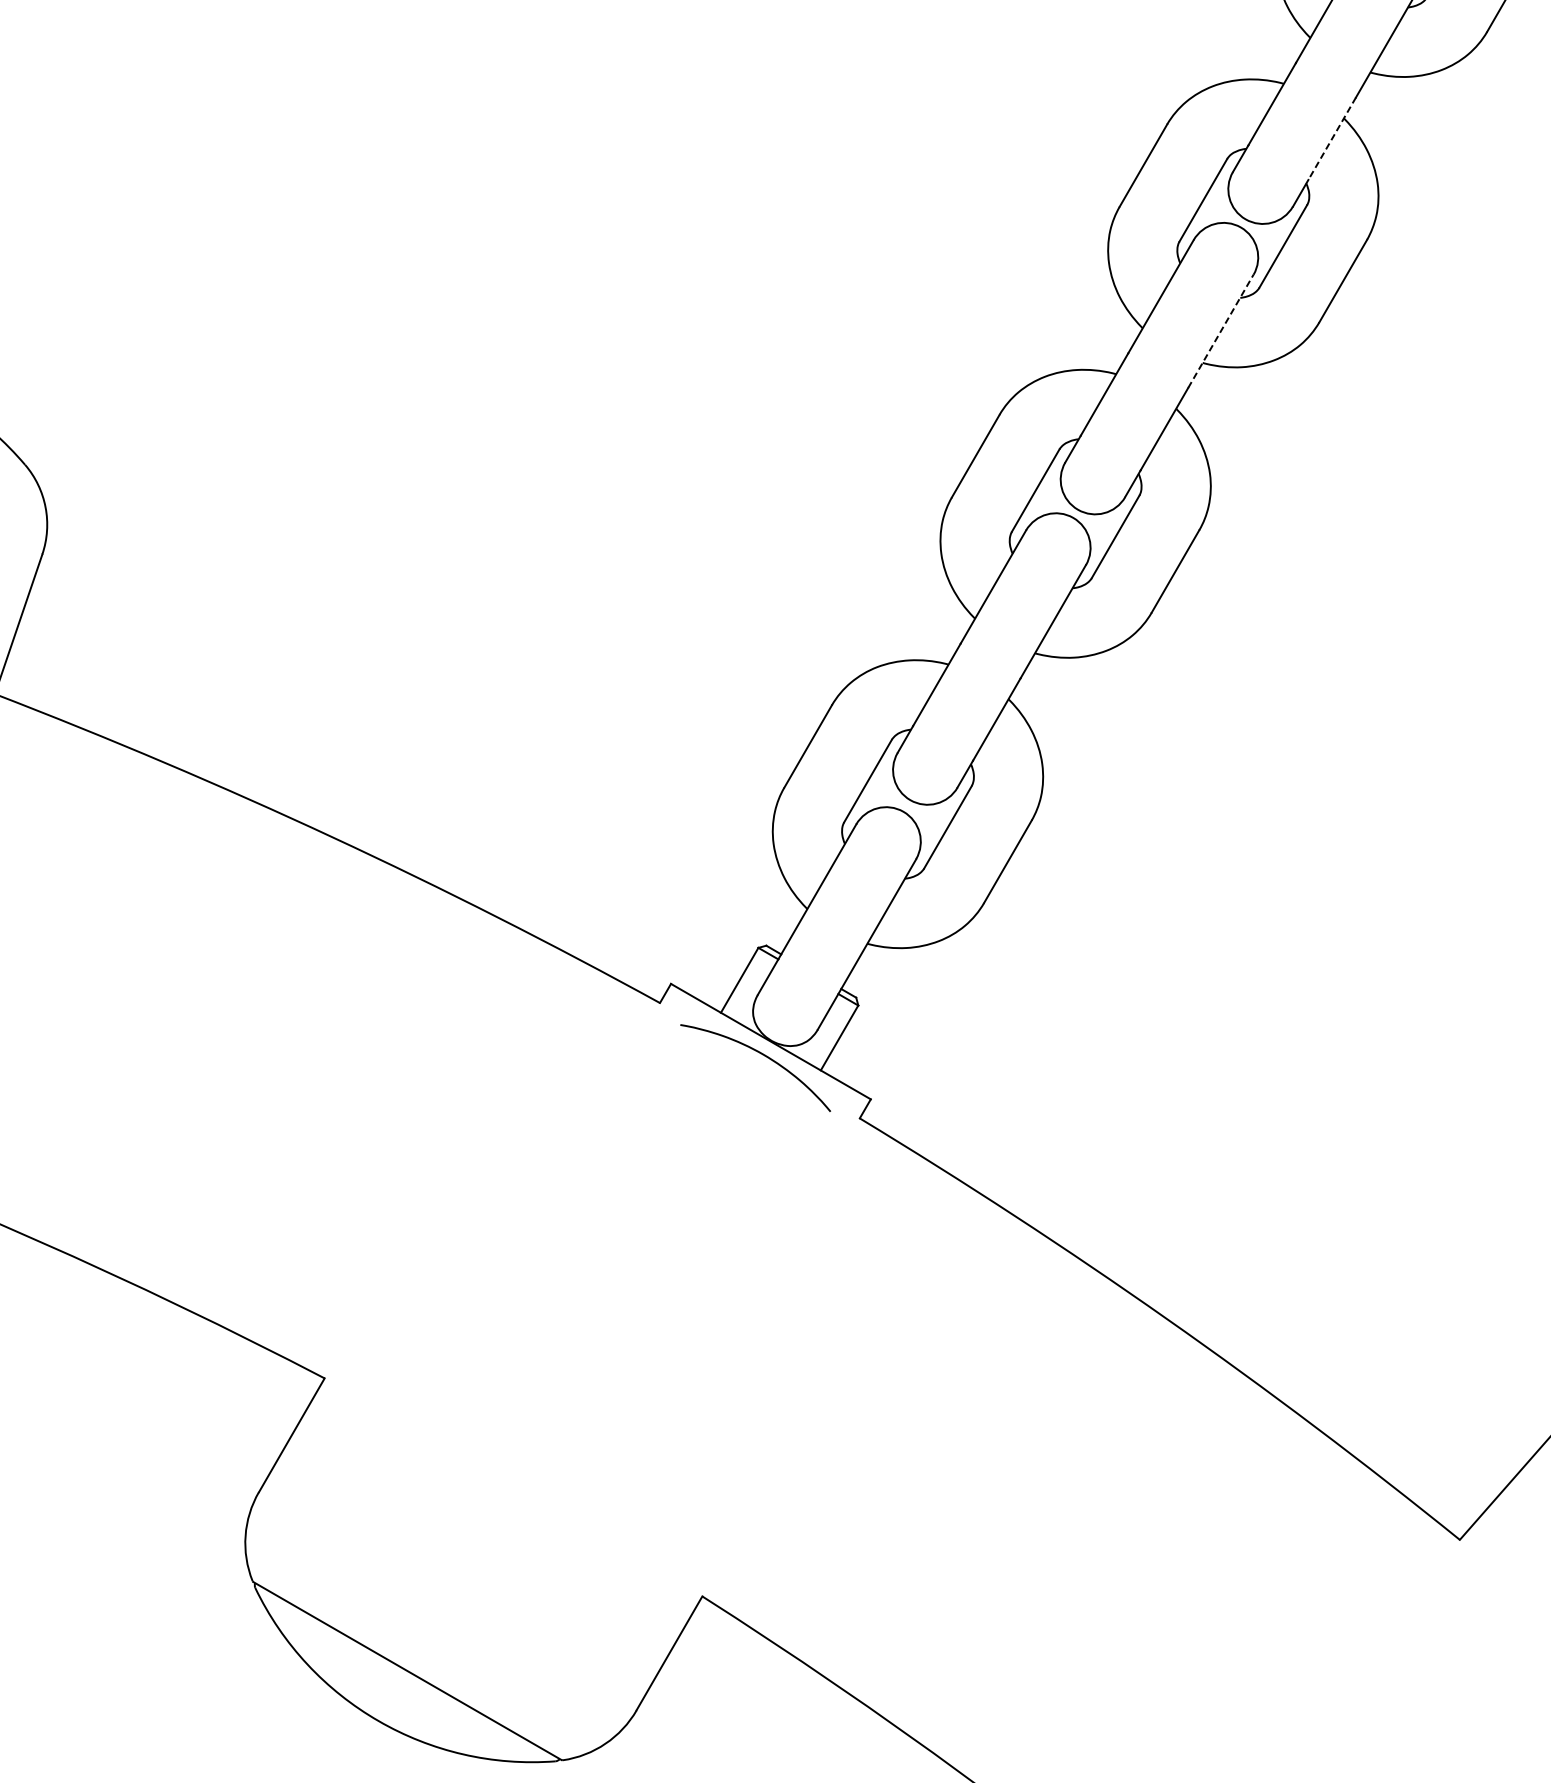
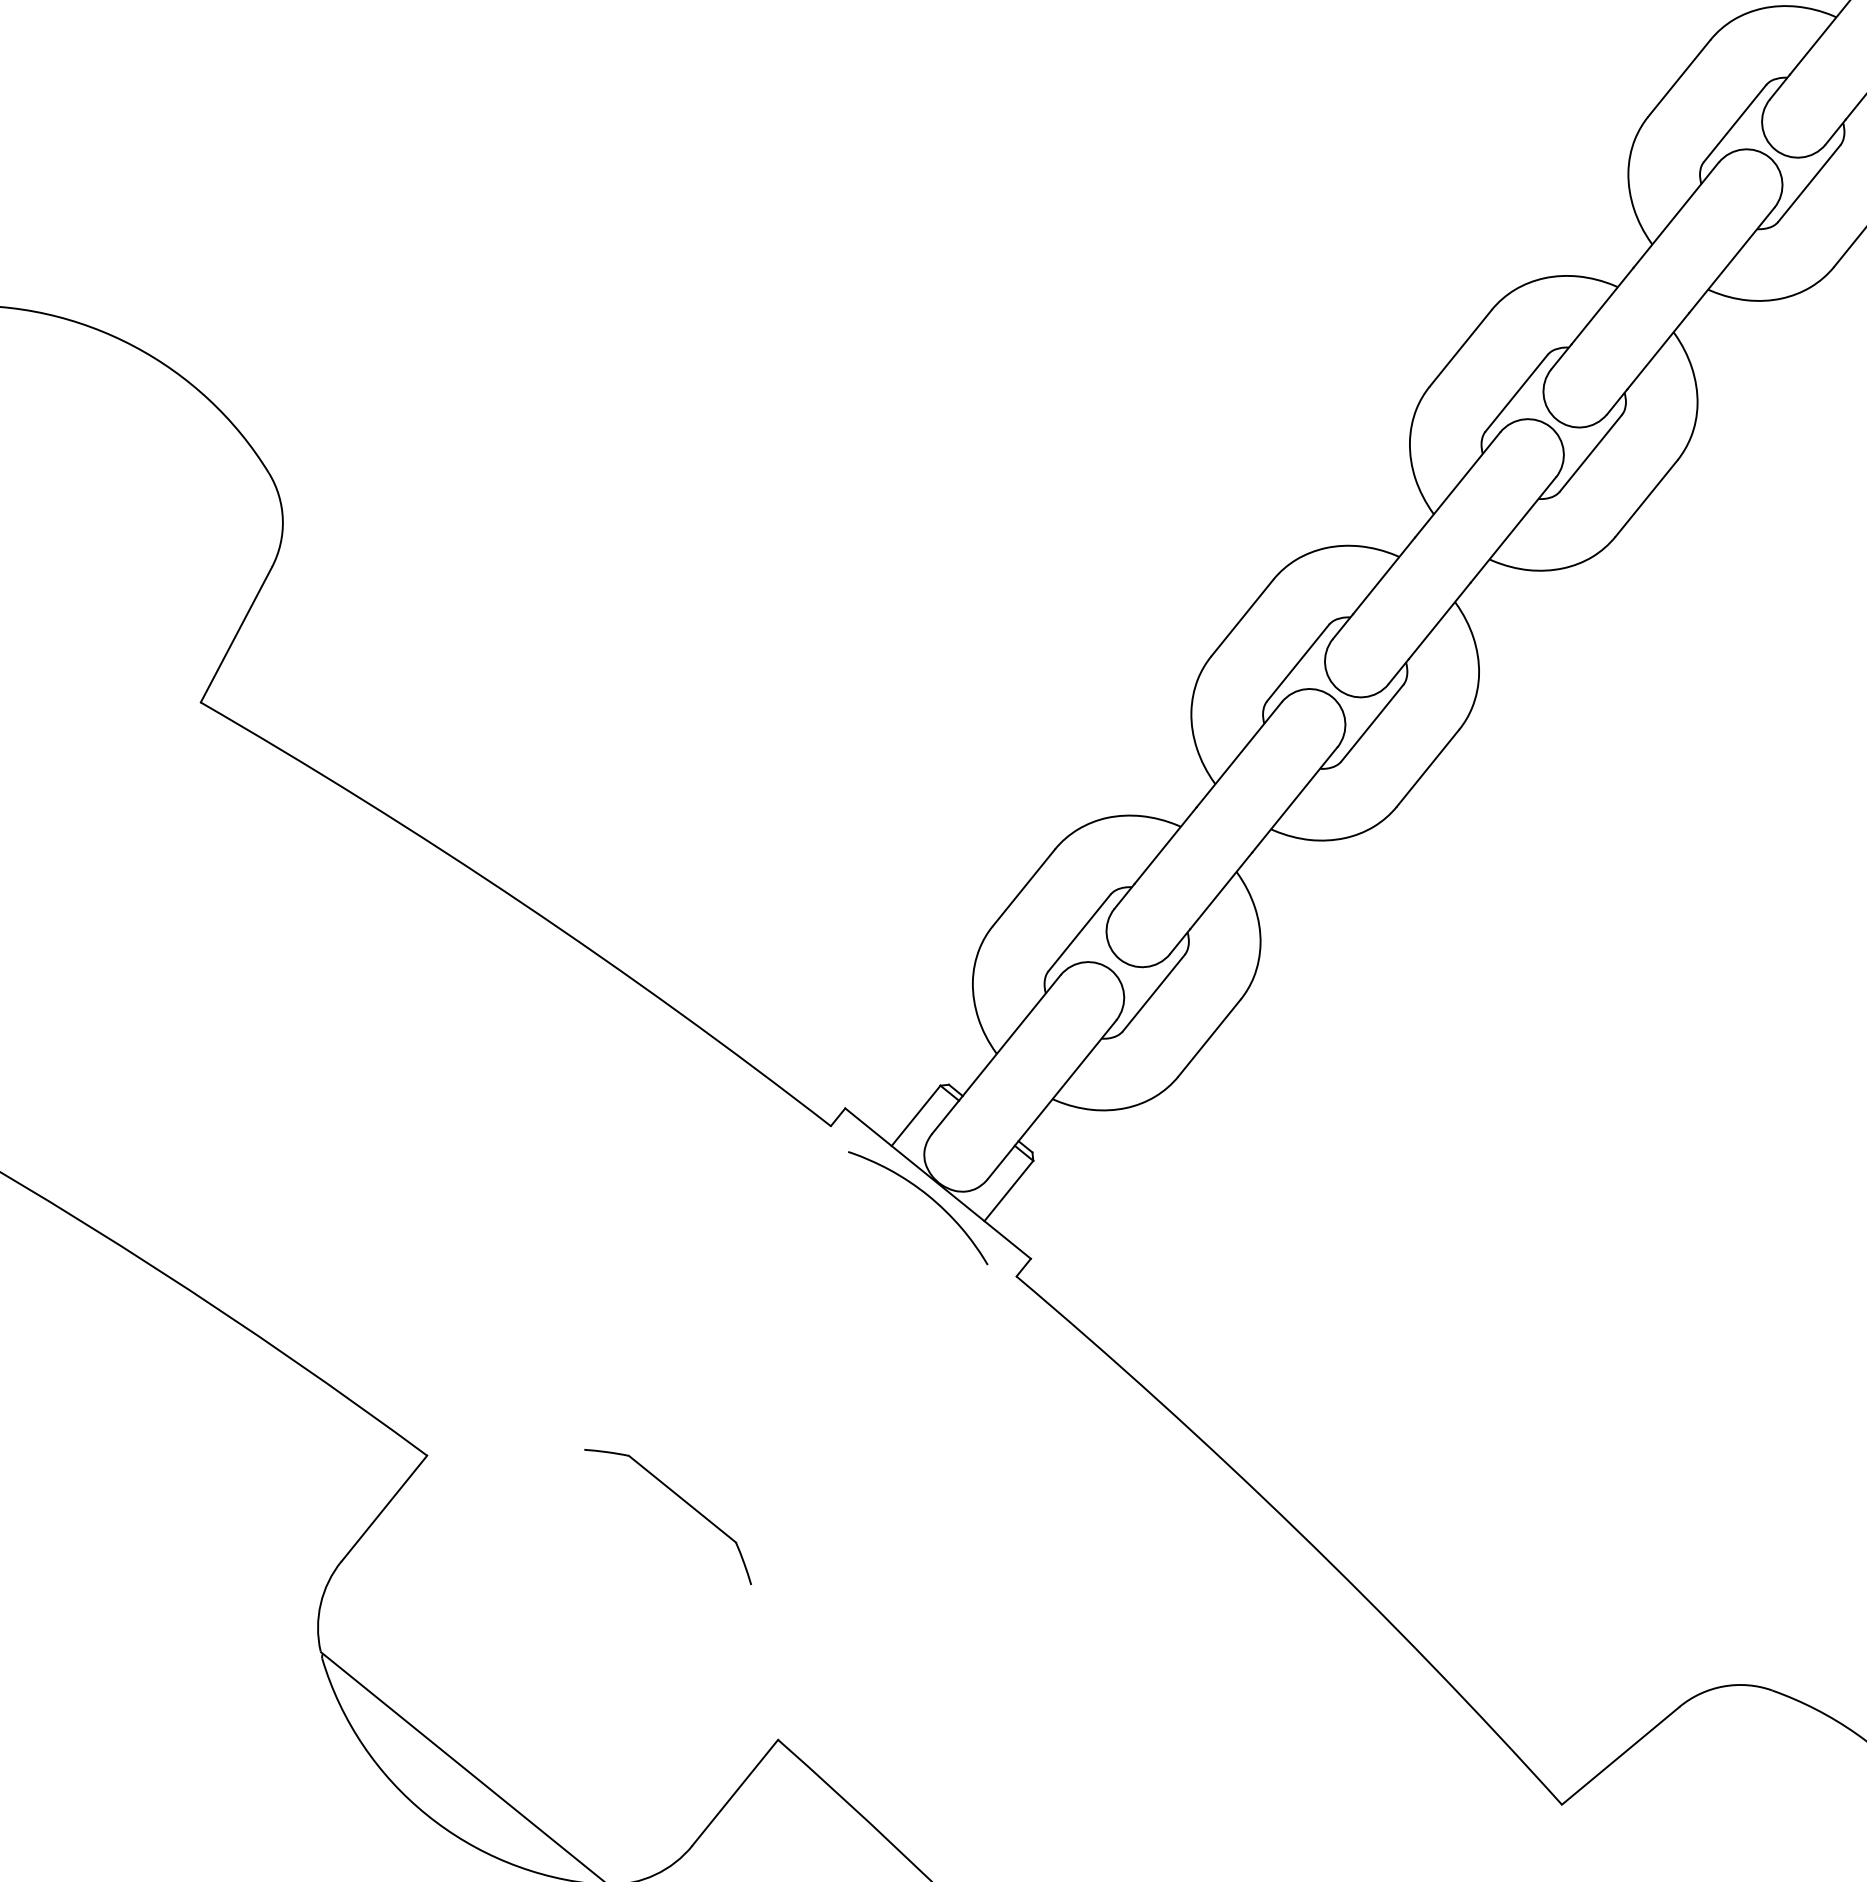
line: (1332, 139) -> (1658, 351), dashed -> solid
line: (1221, 331) -> (1513, 530), dashed -> solid
part: (576, 1383) -> (683, 1501), added

